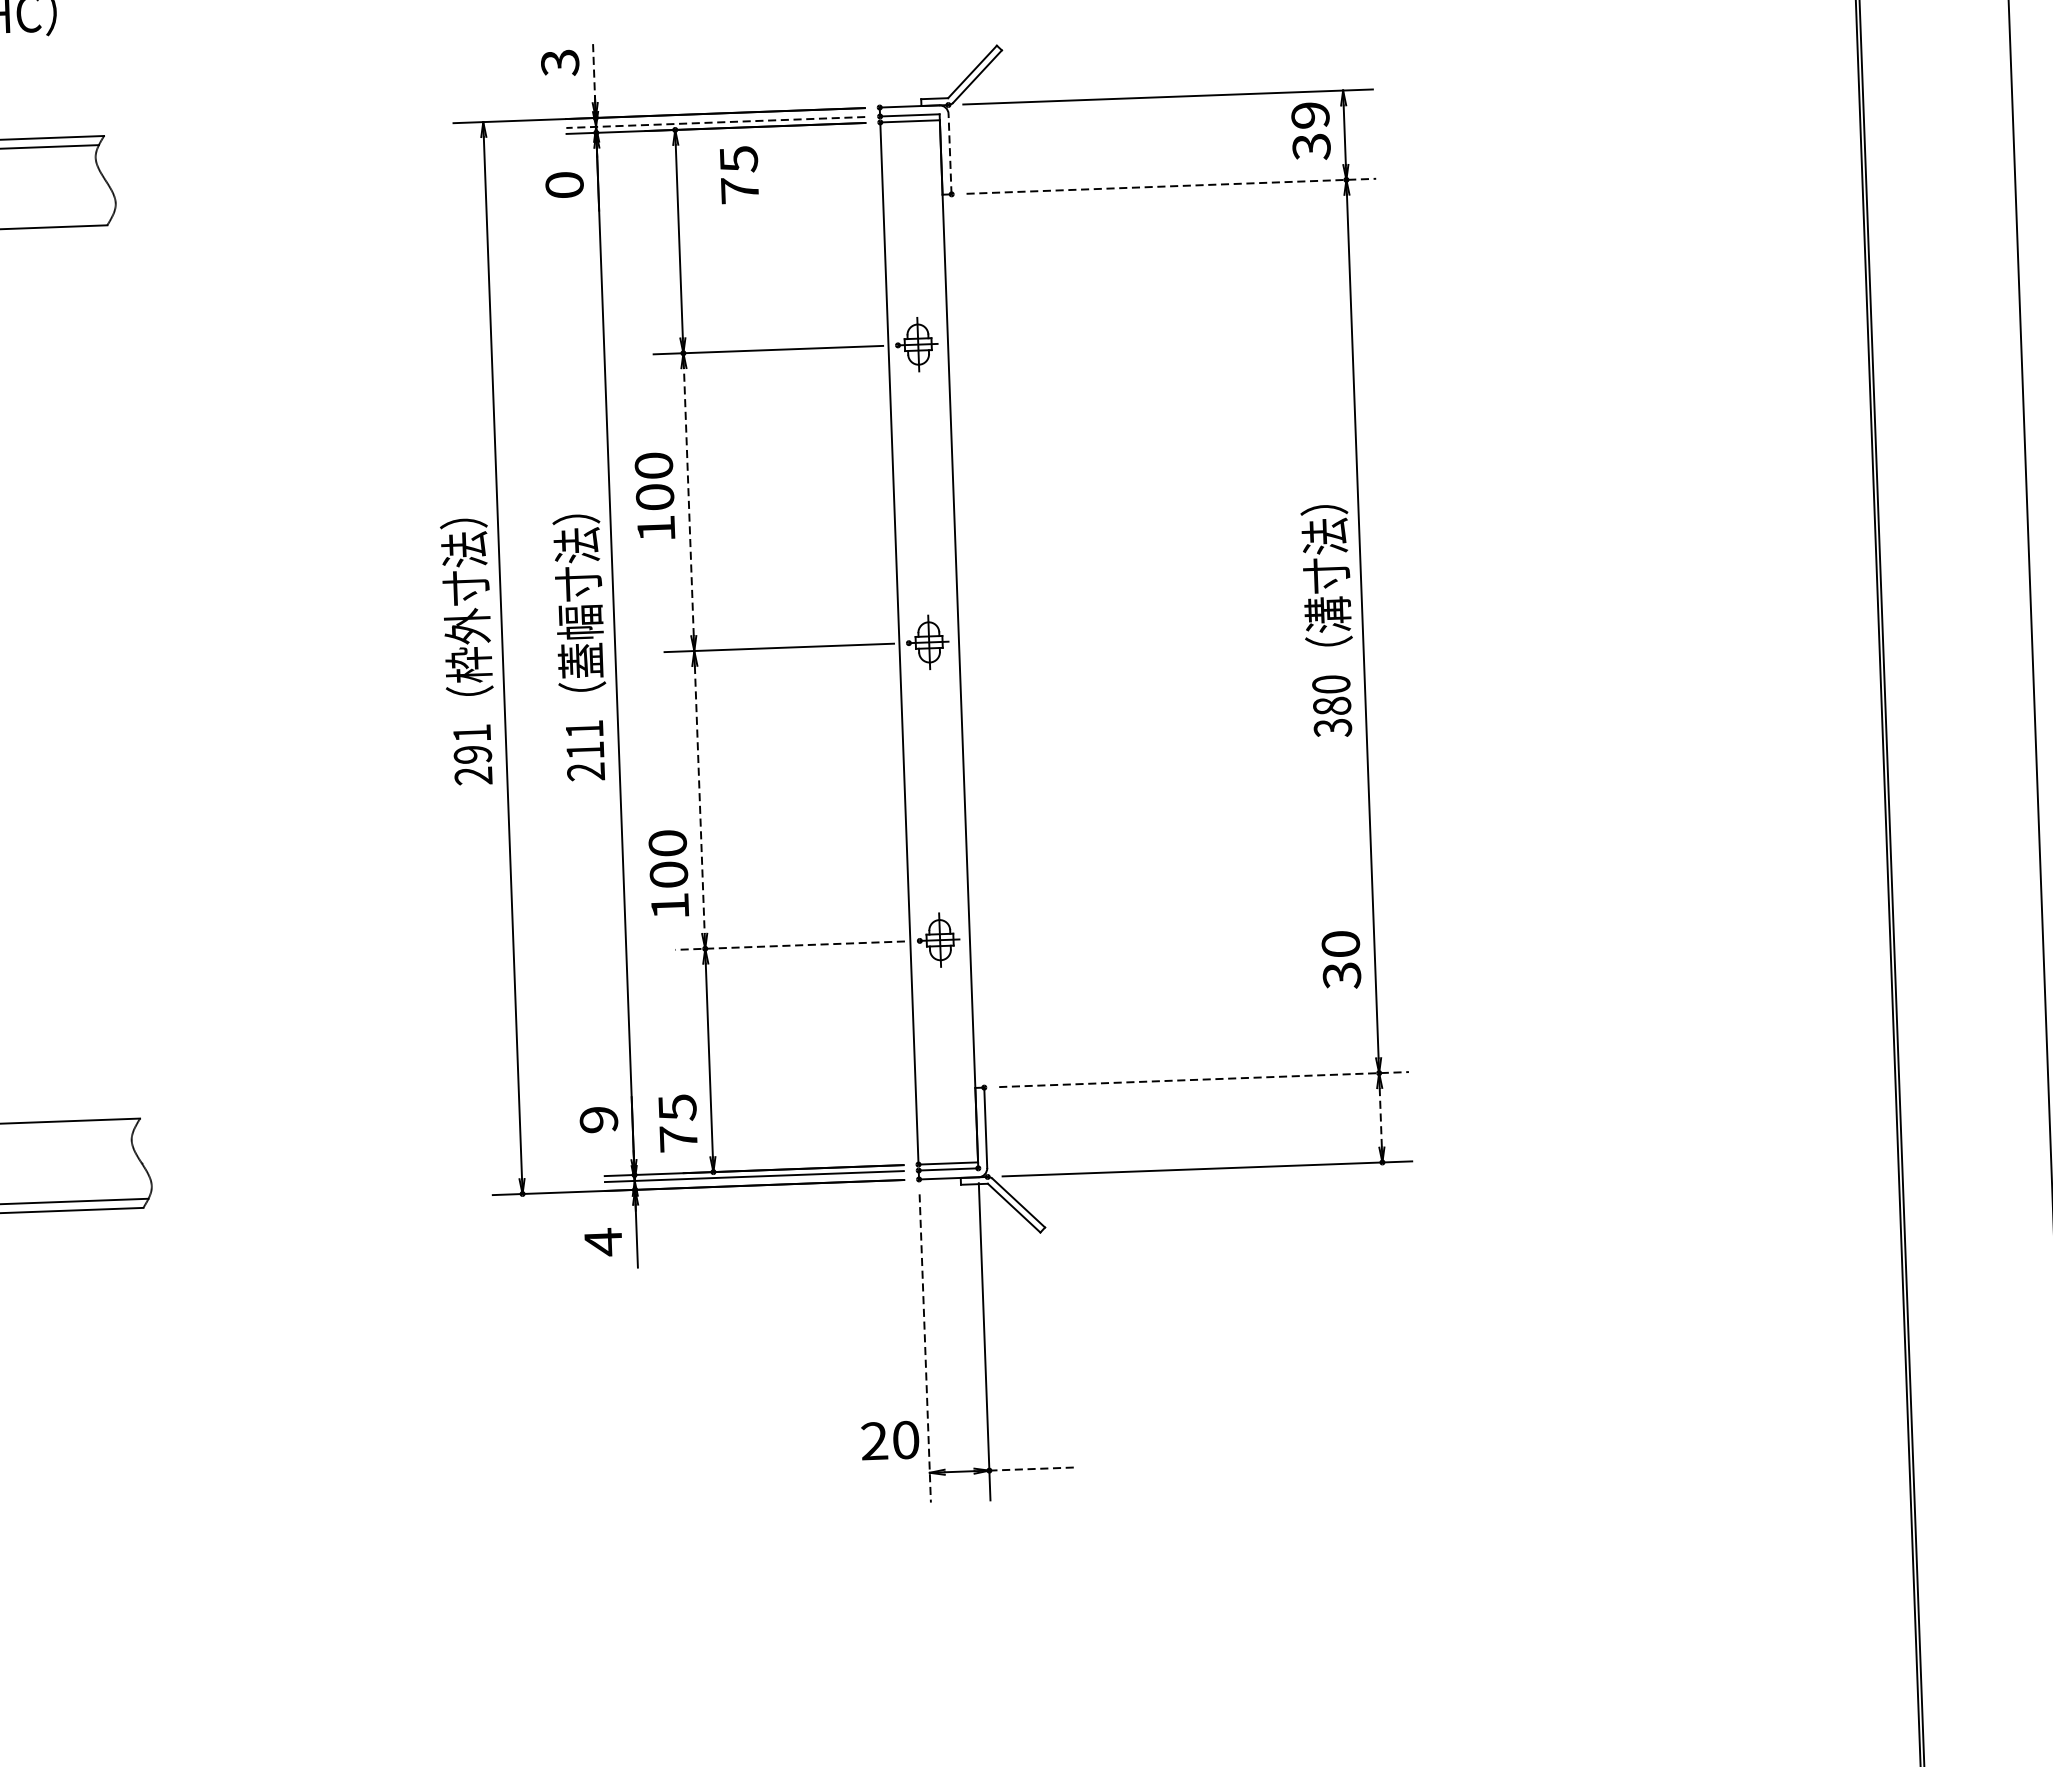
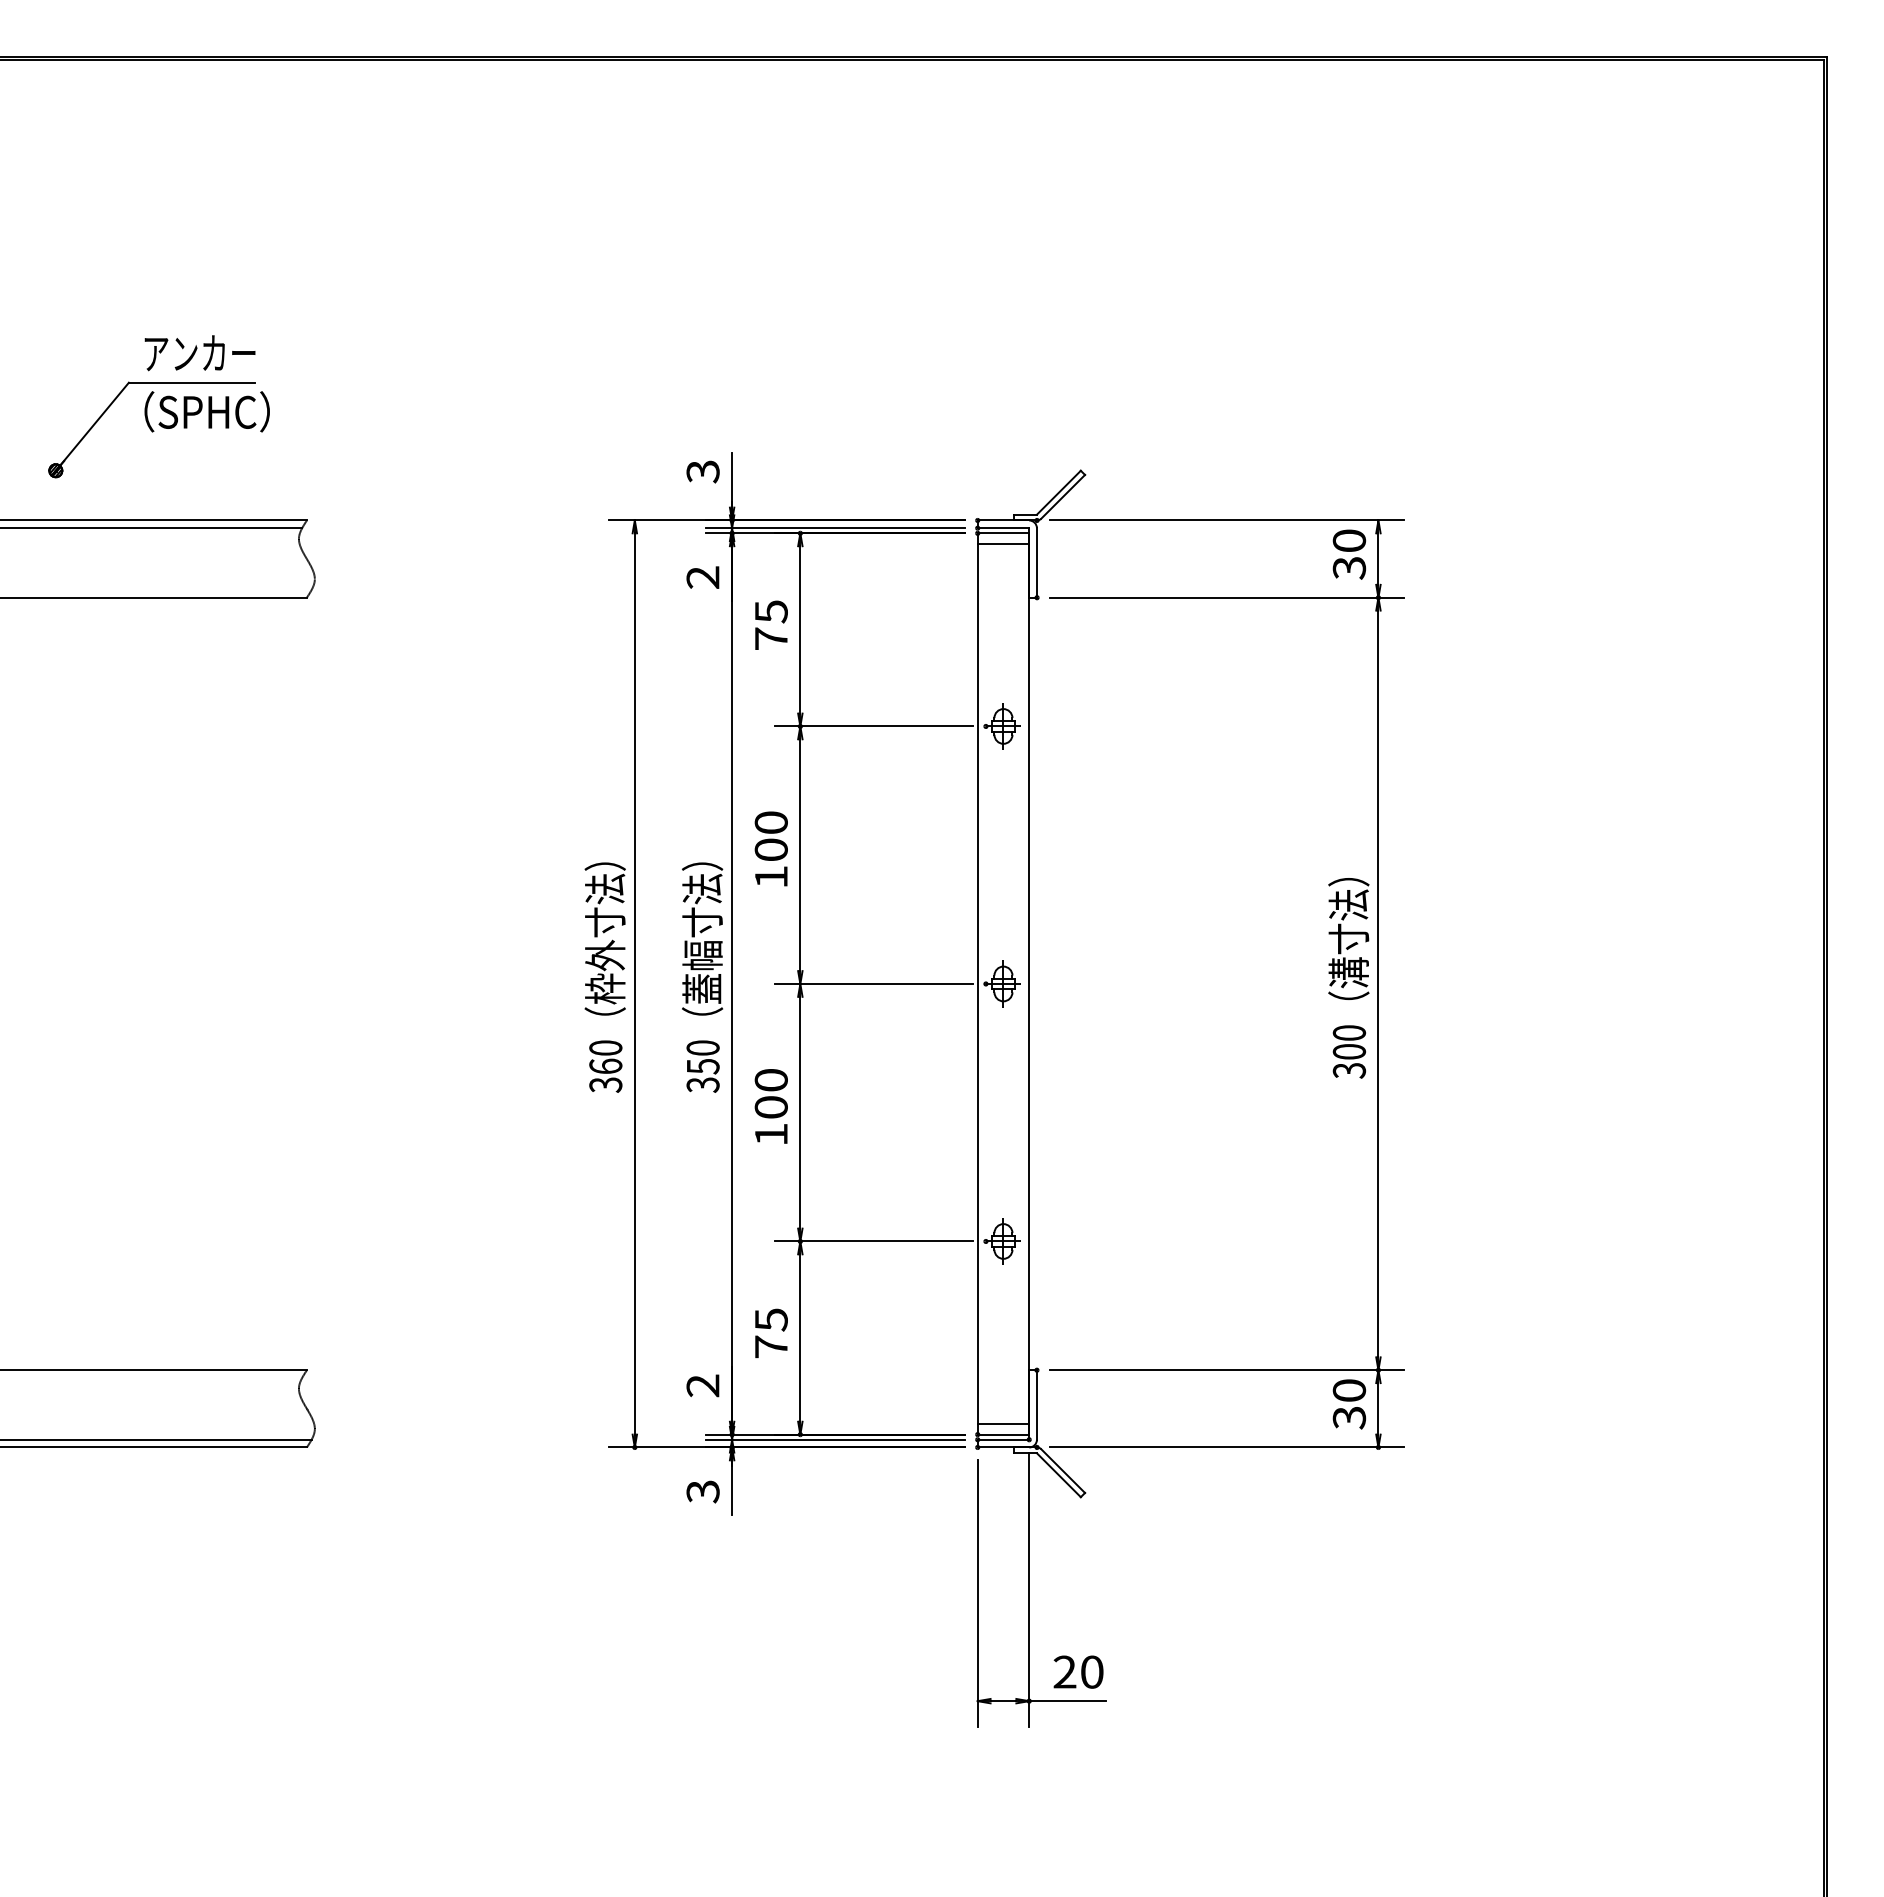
line: (594, 70) -> (732, 479), dashed -> solid
text: (1310, 114) -> (1349, 540), 39 -> 30
line: (715, 122) -> (835, 528), dashed -> solid
line: (910, 133) -> (1003, 543), added
line: (949, 153) -> (1036, 562), dashed -> solid
text: (739, 174) -> (771, 624), moved
text: (563, 185) -> (702, 577), 0 -> 2
line: (1171, 186) -> (1227, 597), dashed -> solid
line: (689, 502) -> (800, 855), dashed -> solid
text: (1331, 705) -> (1348, 1051), 380 -> 300
text: (584, 750) -> (702, 1066), 211 -> 350
text: (472, 754) -> (605, 1066), 291 -> 360
line: (699, 799) -> (800, 1112), dashed -> solid
text: (667, 873) -> (770, 1106), moved
line: (789, 945) -> (873, 1241), dashed -> solid
text: (1341, 960) -> (1349, 1404), moved
line: (1204, 1079) -> (1227, 1370), dashed -> solid
line: (1380, 1117) -> (1378, 1408), dashed -> solid
text: (598, 1119) -> (702, 1385), 9 -> 2
text: (678, 1123) -> (771, 1333), moved
line: (947, 1151) -> (1003, 1424), added
text: (602, 1242) -> (702, 1491), 4 -> 3
line: (925, 1349) -> (977, 1594), dashed -> solid
text: (890, 1439) -> (1078, 1671), moved
line: (1034, 1469) -> (1068, 1701), dashed -> solid

